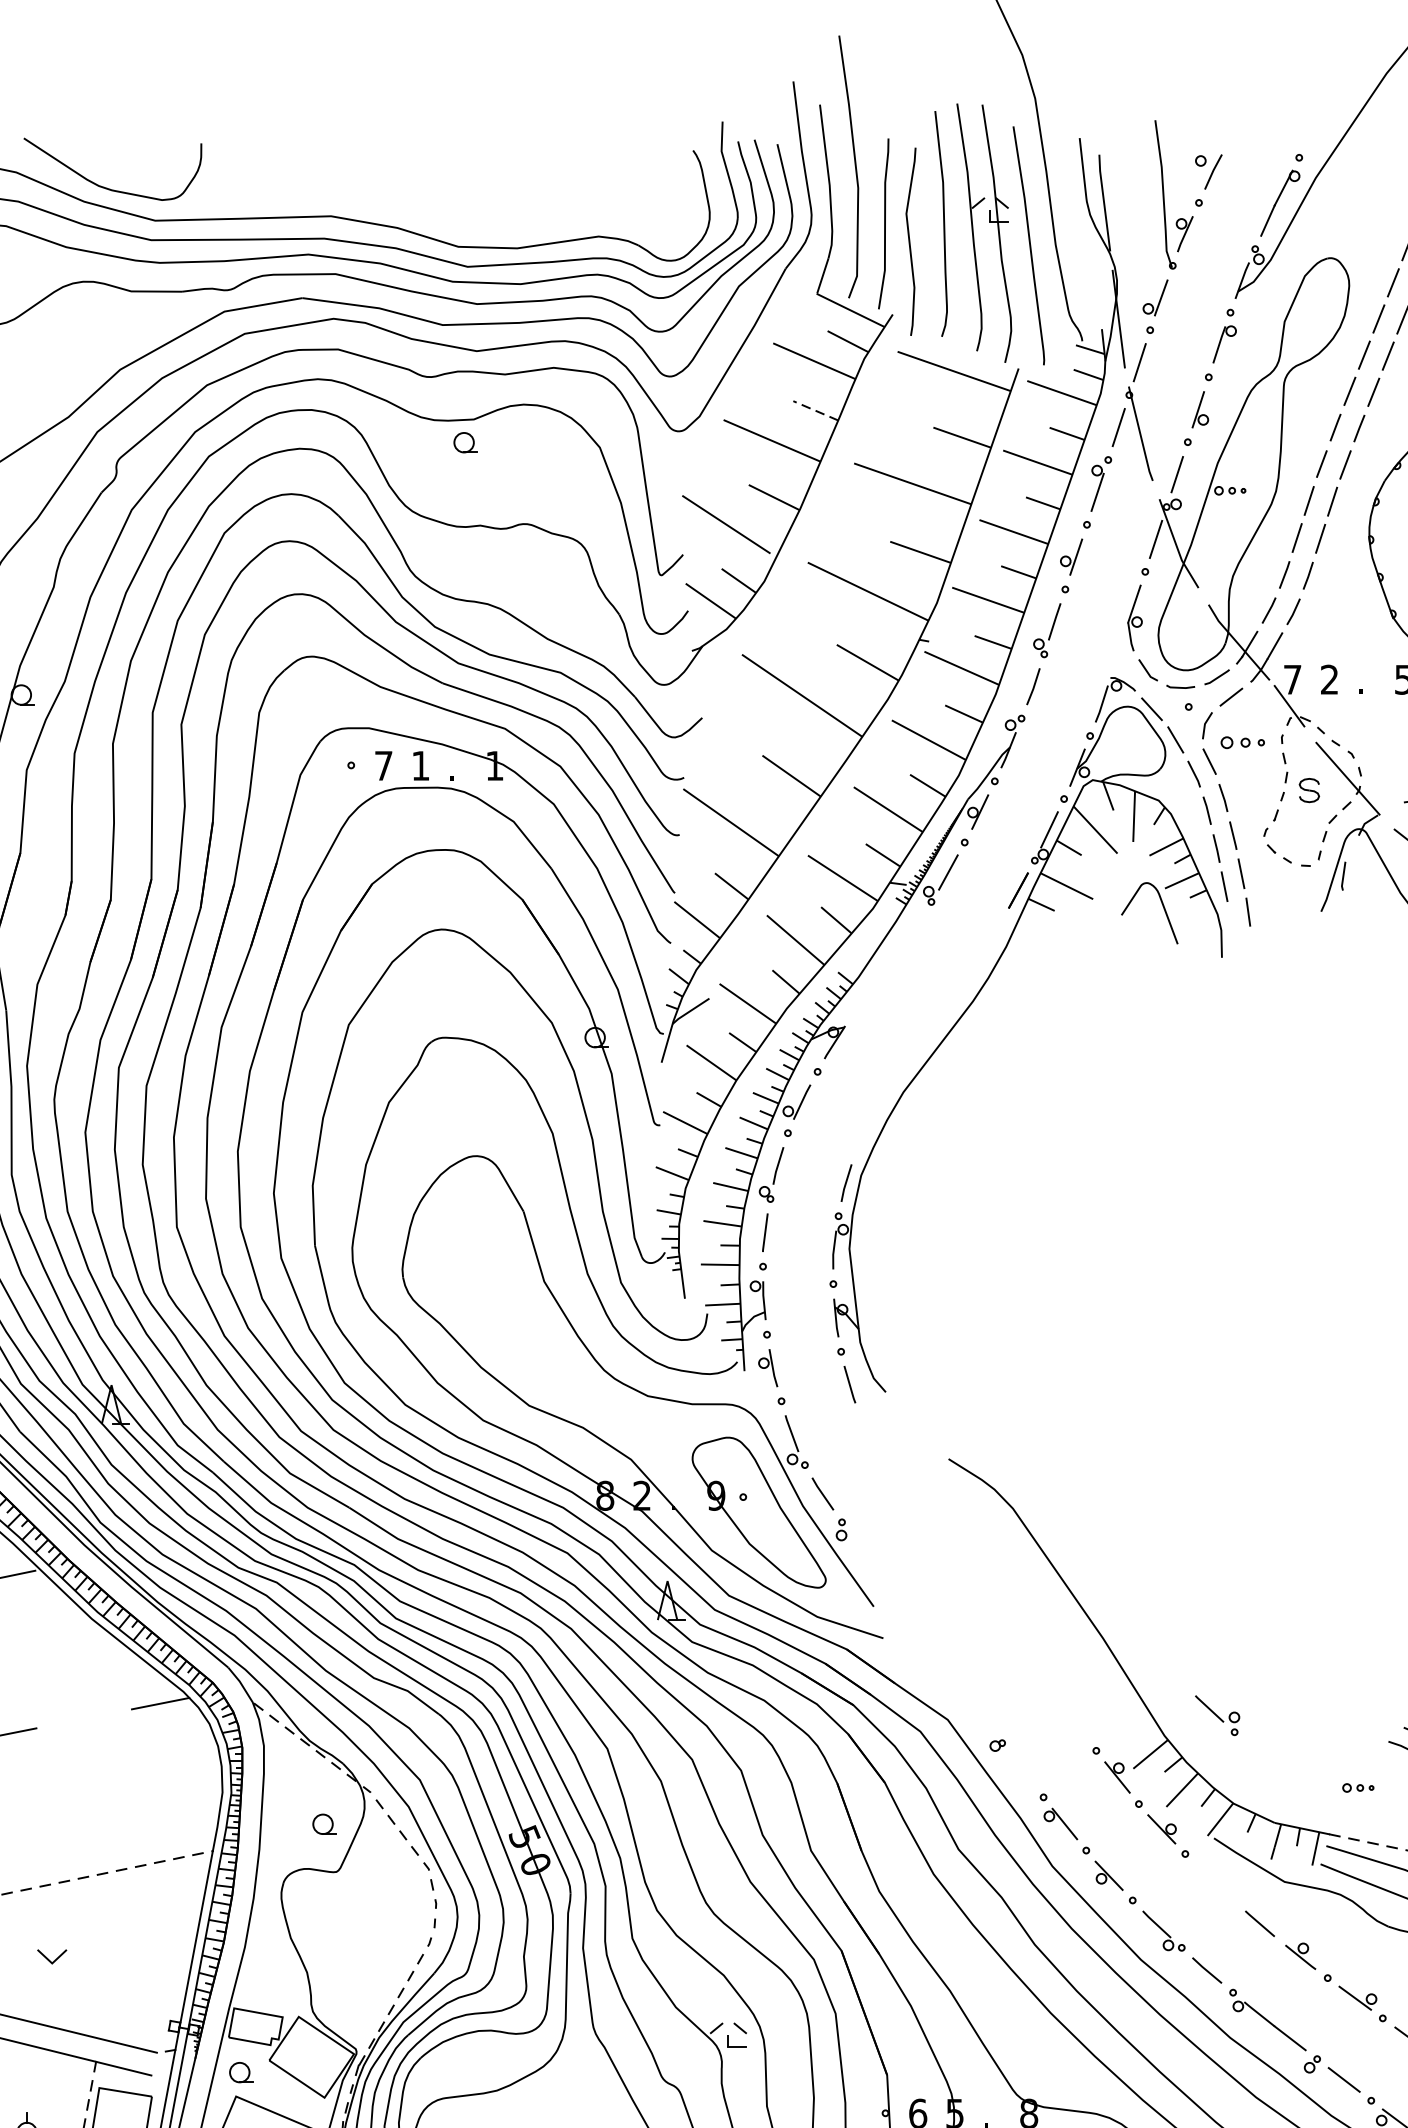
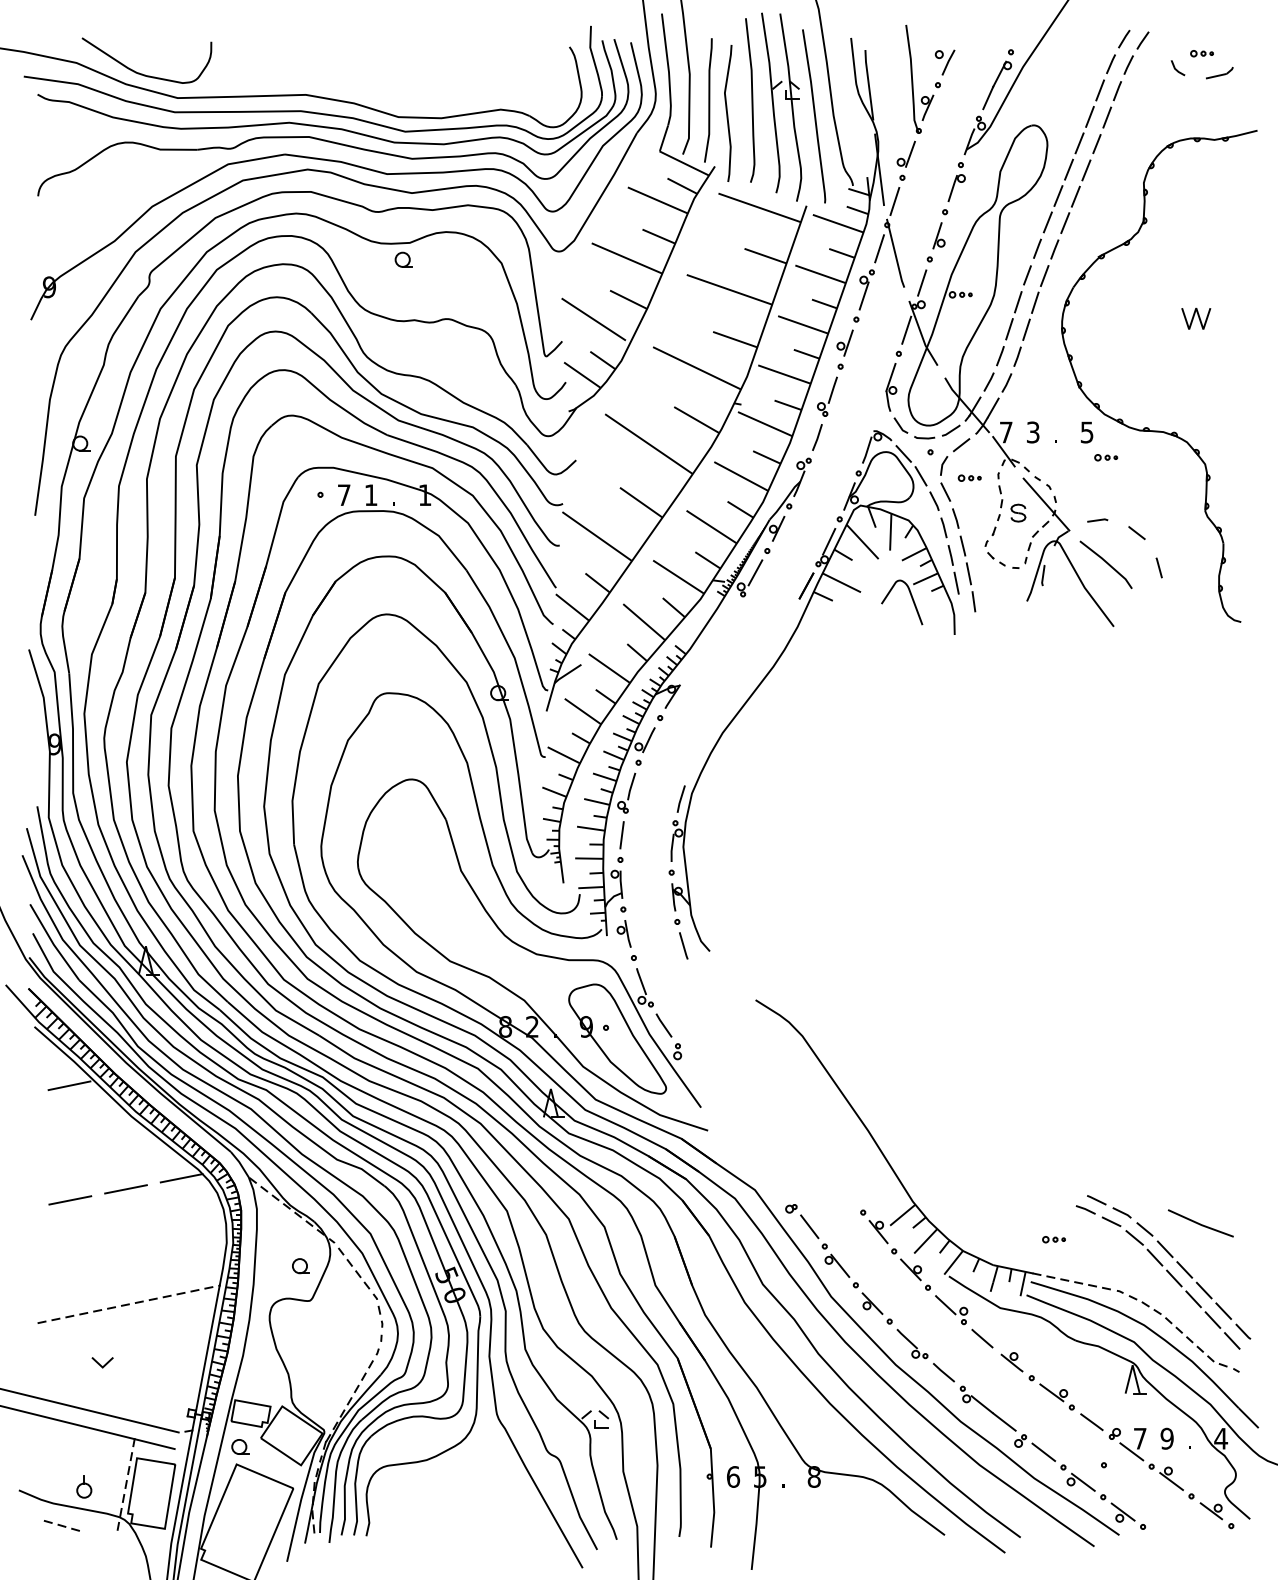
line: (815, 410) -> (658, 236), dashed -> solid
text: (1328, 679) -> (1032, 432), 2 -> 3
part: (1242, 741) -> (969, 477), size x0.71
part: (1217, 1716) -> (951, 1310), moved
line: (83, 1719) -> (125, 1189), added
line: (1022, 1769) -> (809, 1226), added

